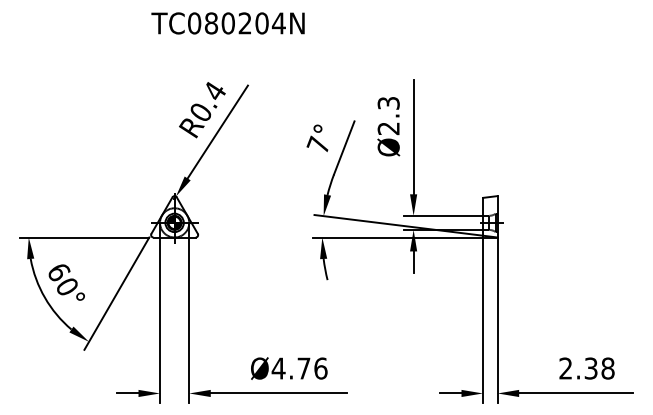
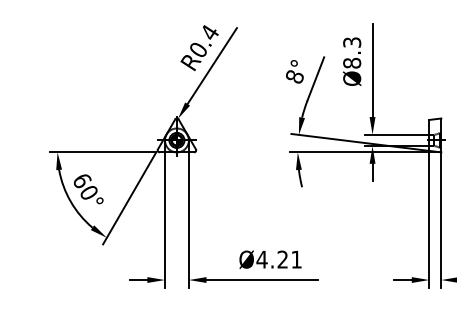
text: (388, 128) -> (351, 63), Ø2.3 -> Ø8.3
text: (317, 144) -> (293, 76), 7° -> 8°
text: (312, 368) -> (289, 259), Ø4.76 -> Ø4.21

